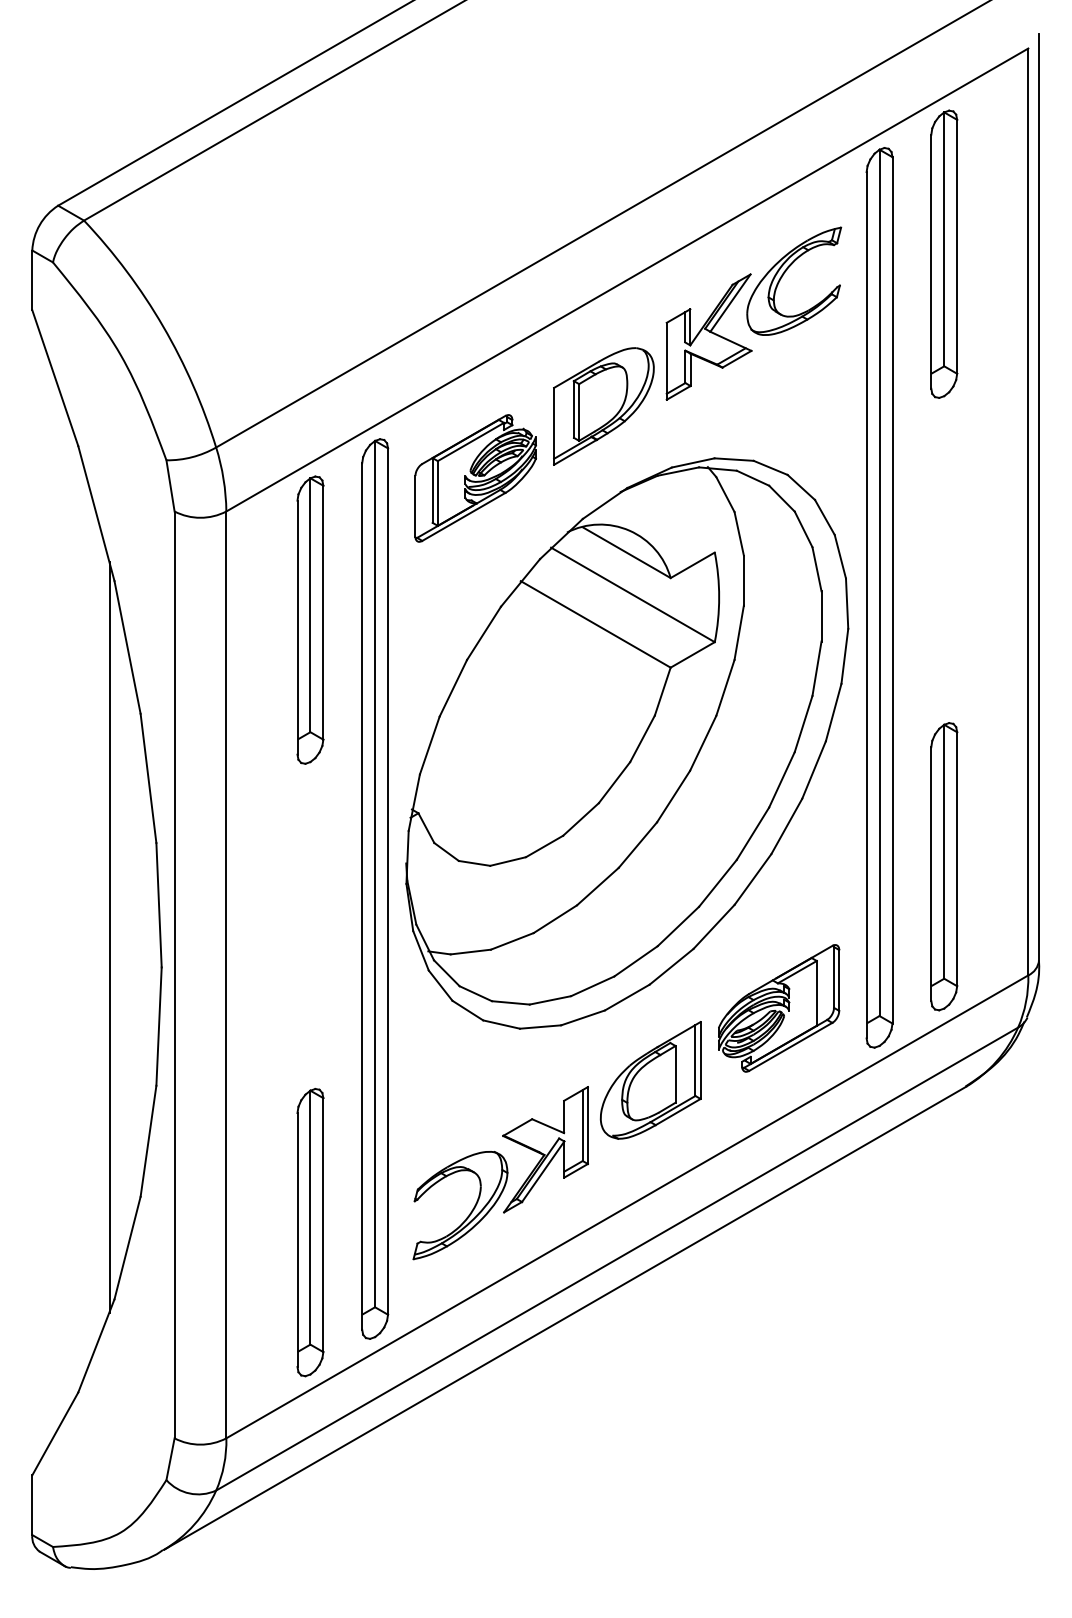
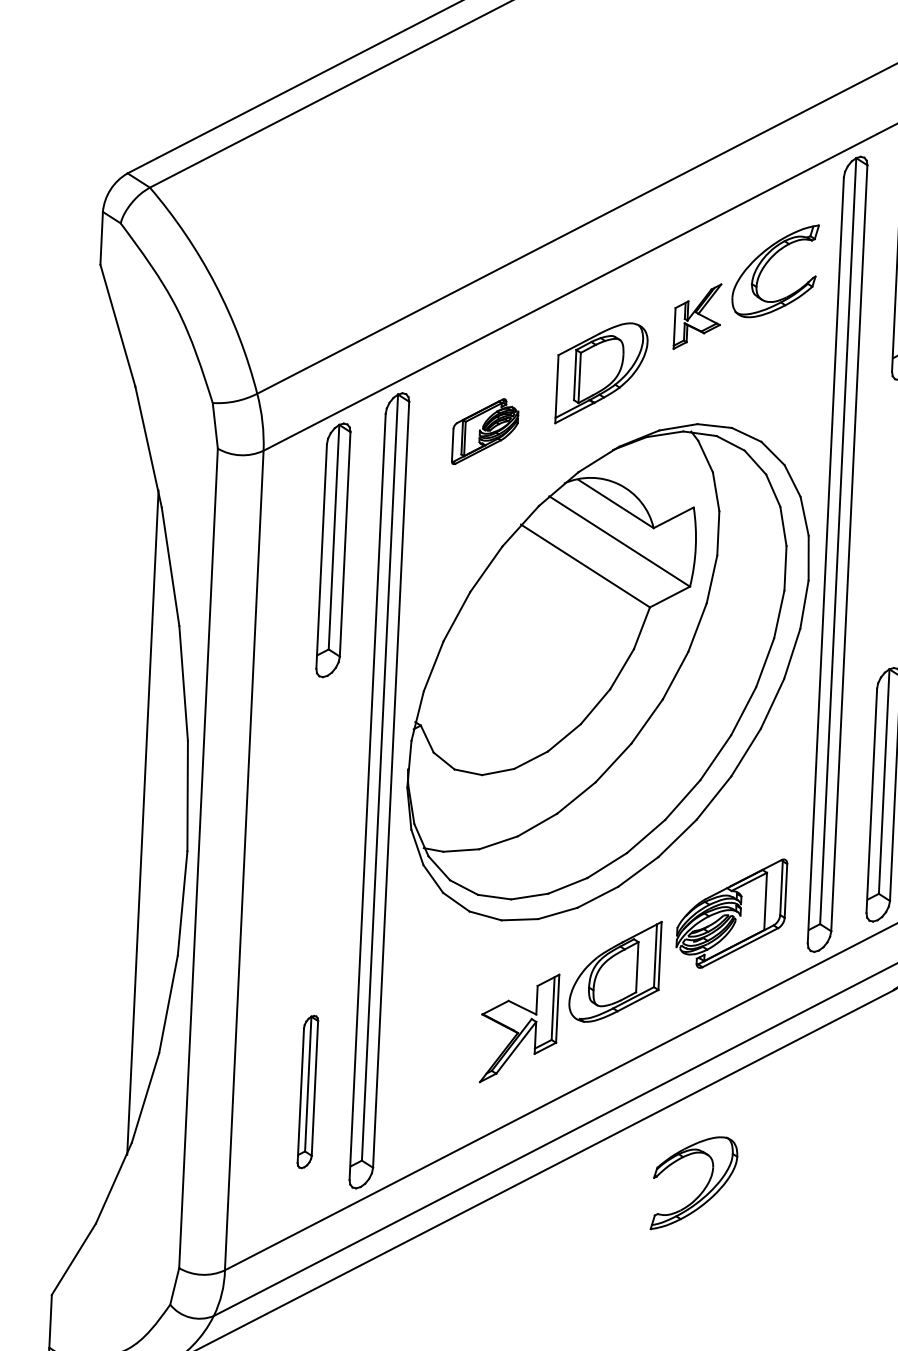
part: (708, 336) -> (697, 316), size x0.6
part: (475, 478) -> (485, 431), size x0.6
part: (469, 1213) -> (702, 1191), moved
part: (310, 1232) -> (307, 1091), size x0.6

